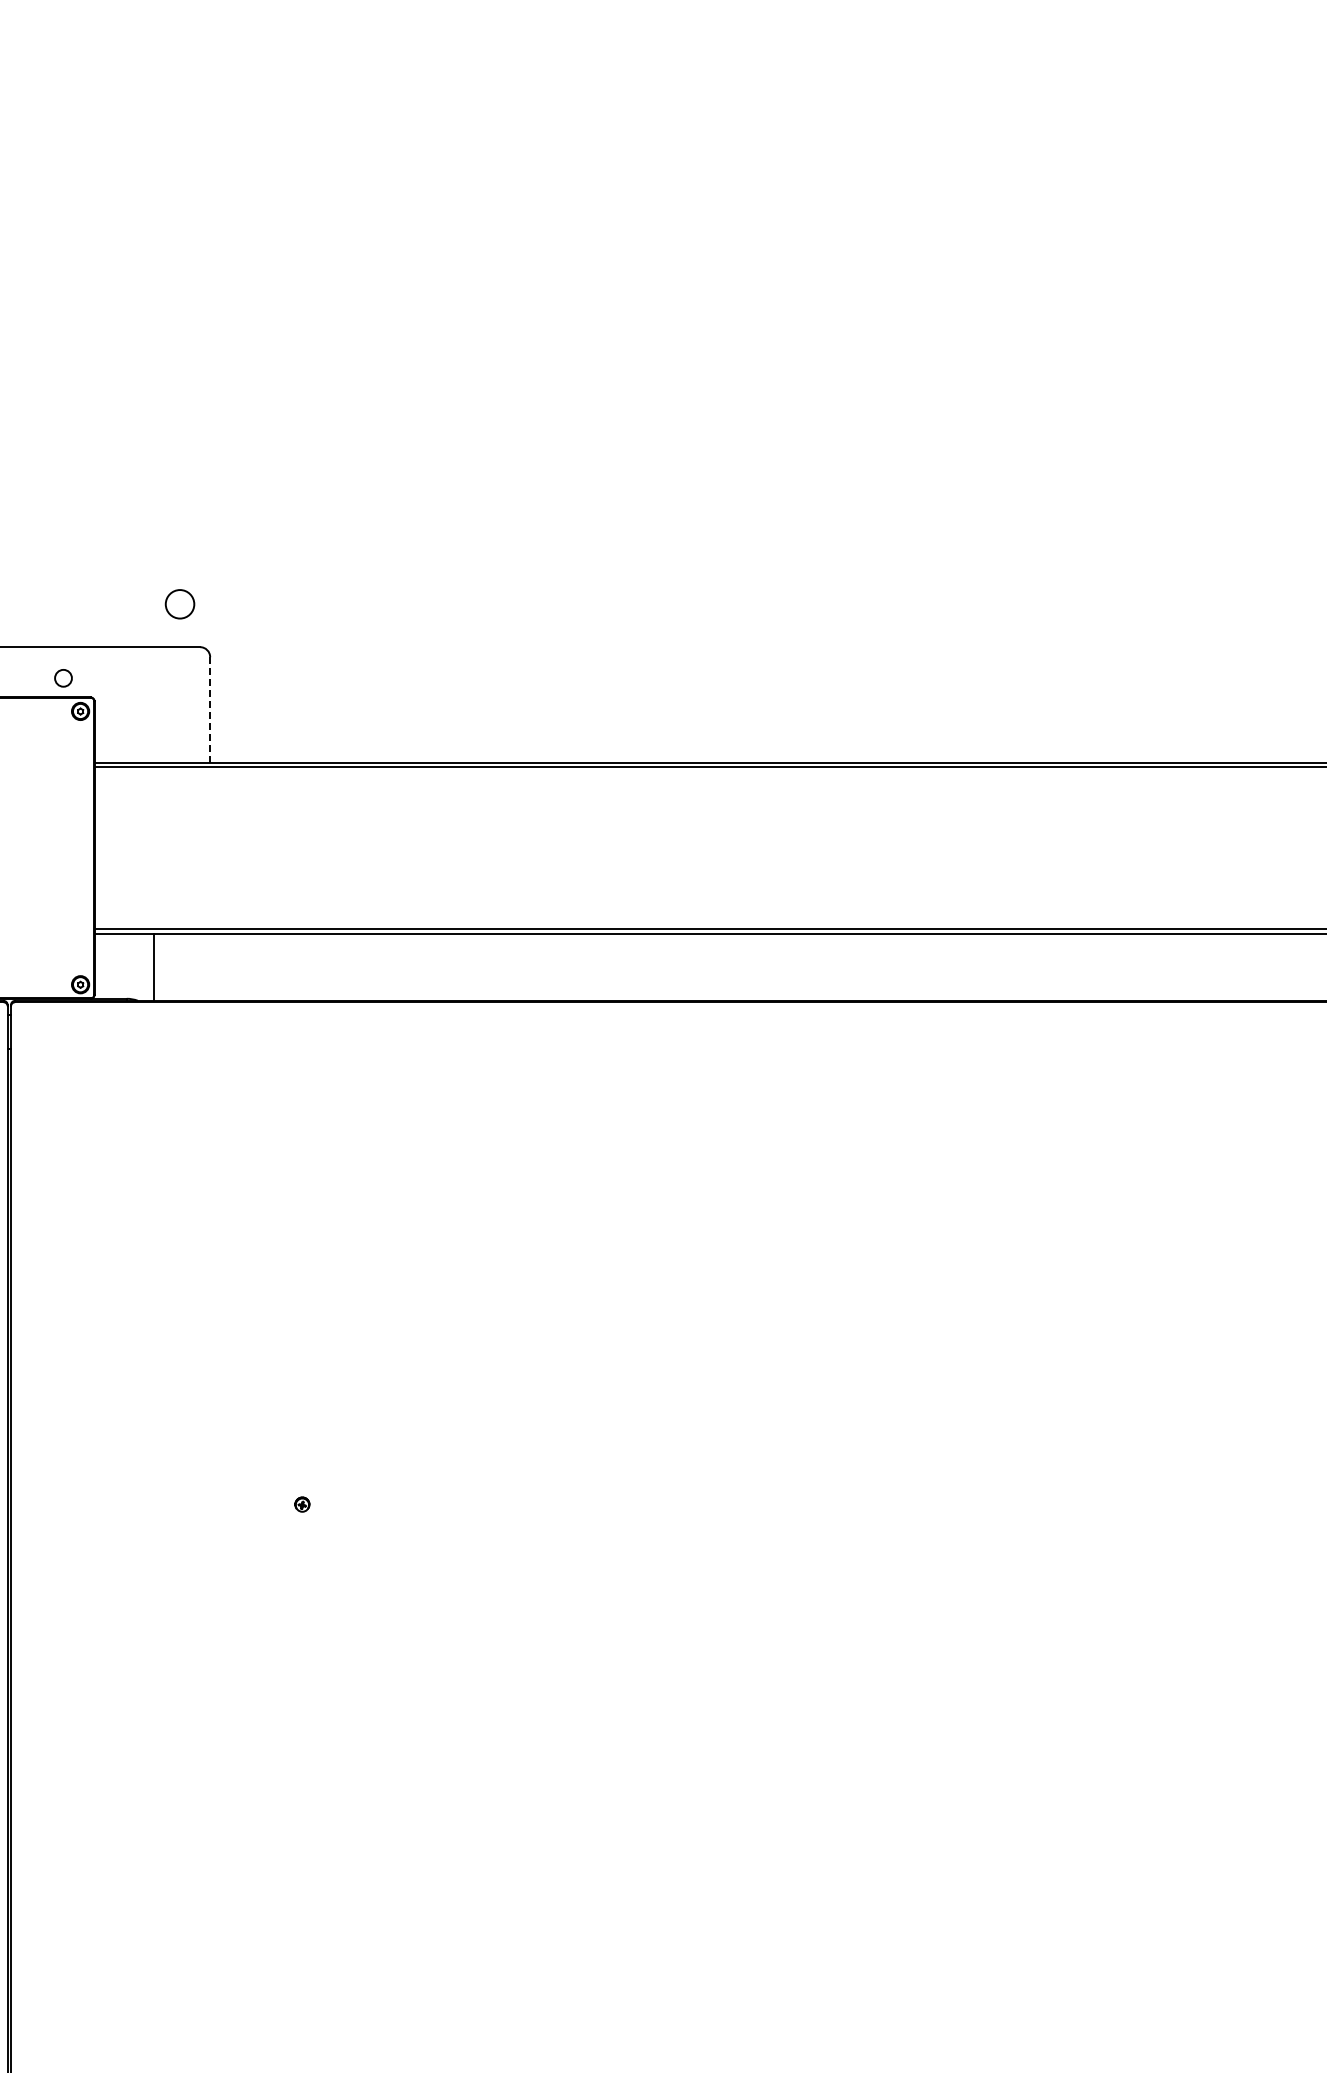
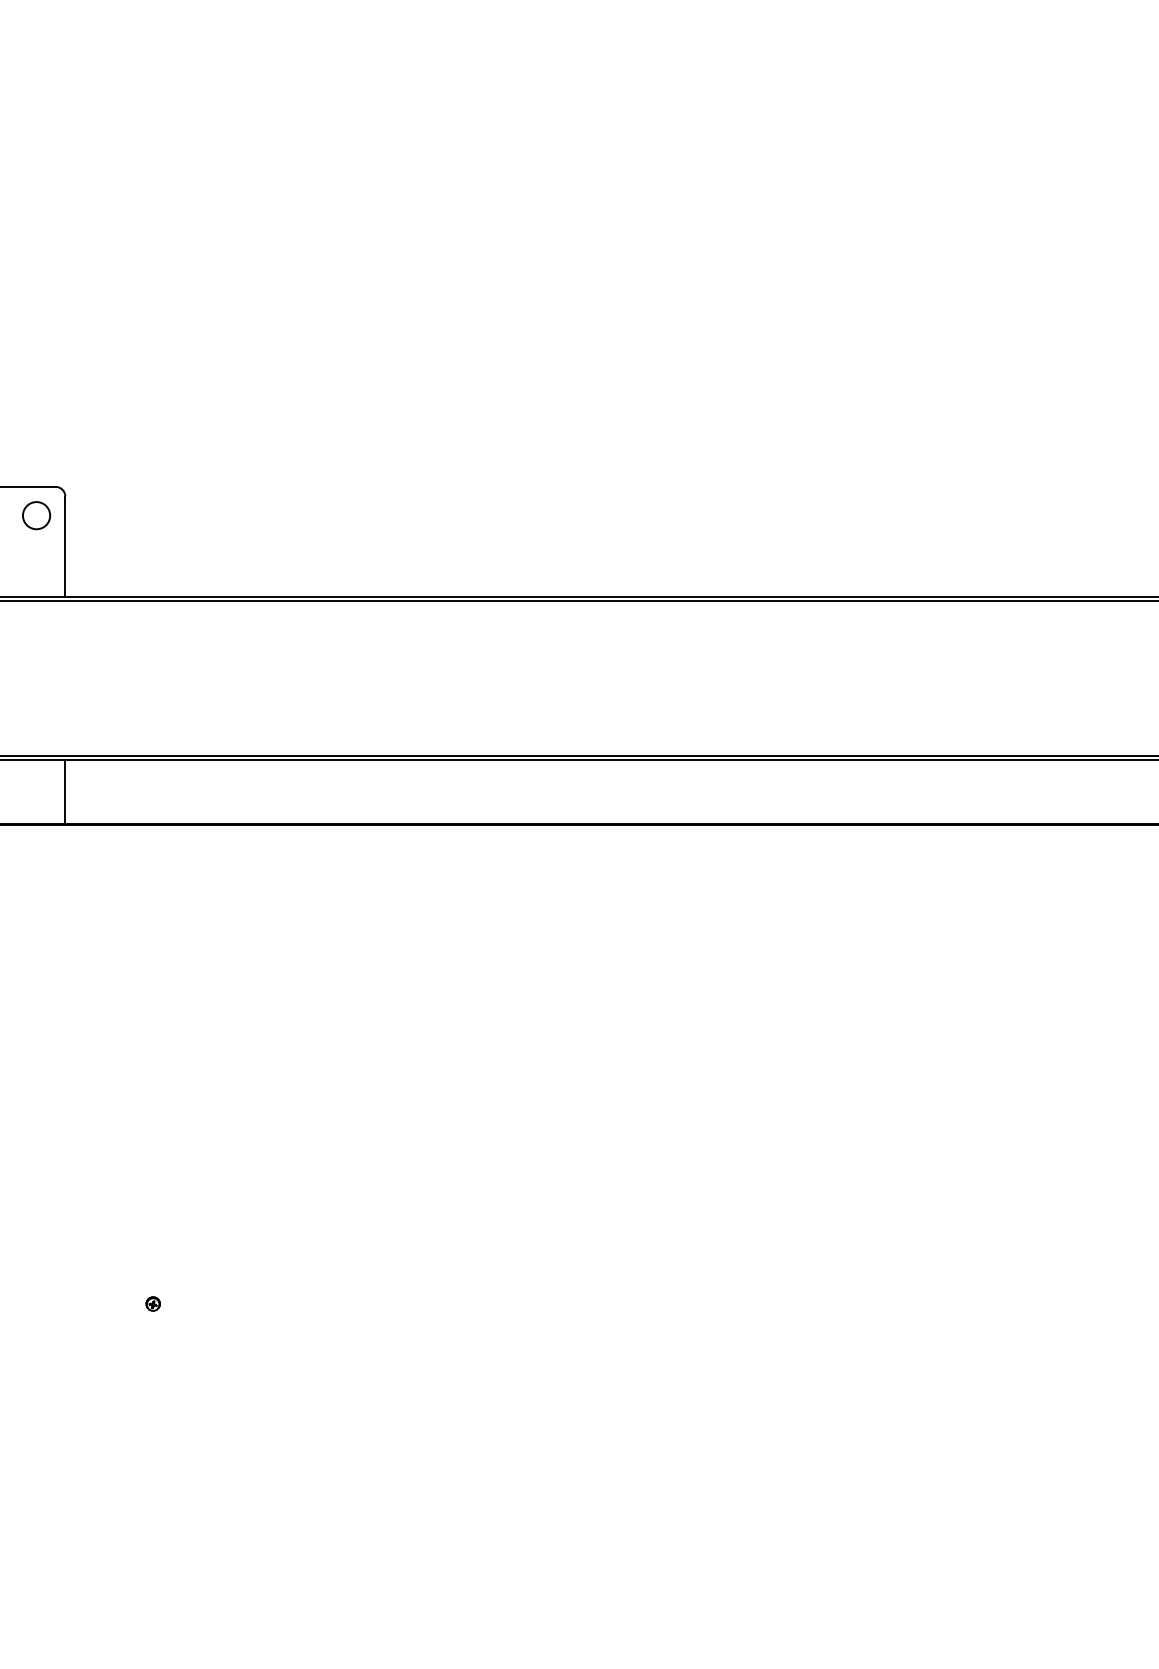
circle: (179, 604) -> (36, 515), moved
line: (210, 709) -> (65, 546), dashed -> solid
line: (154, 966) -> (65, 791), moved

